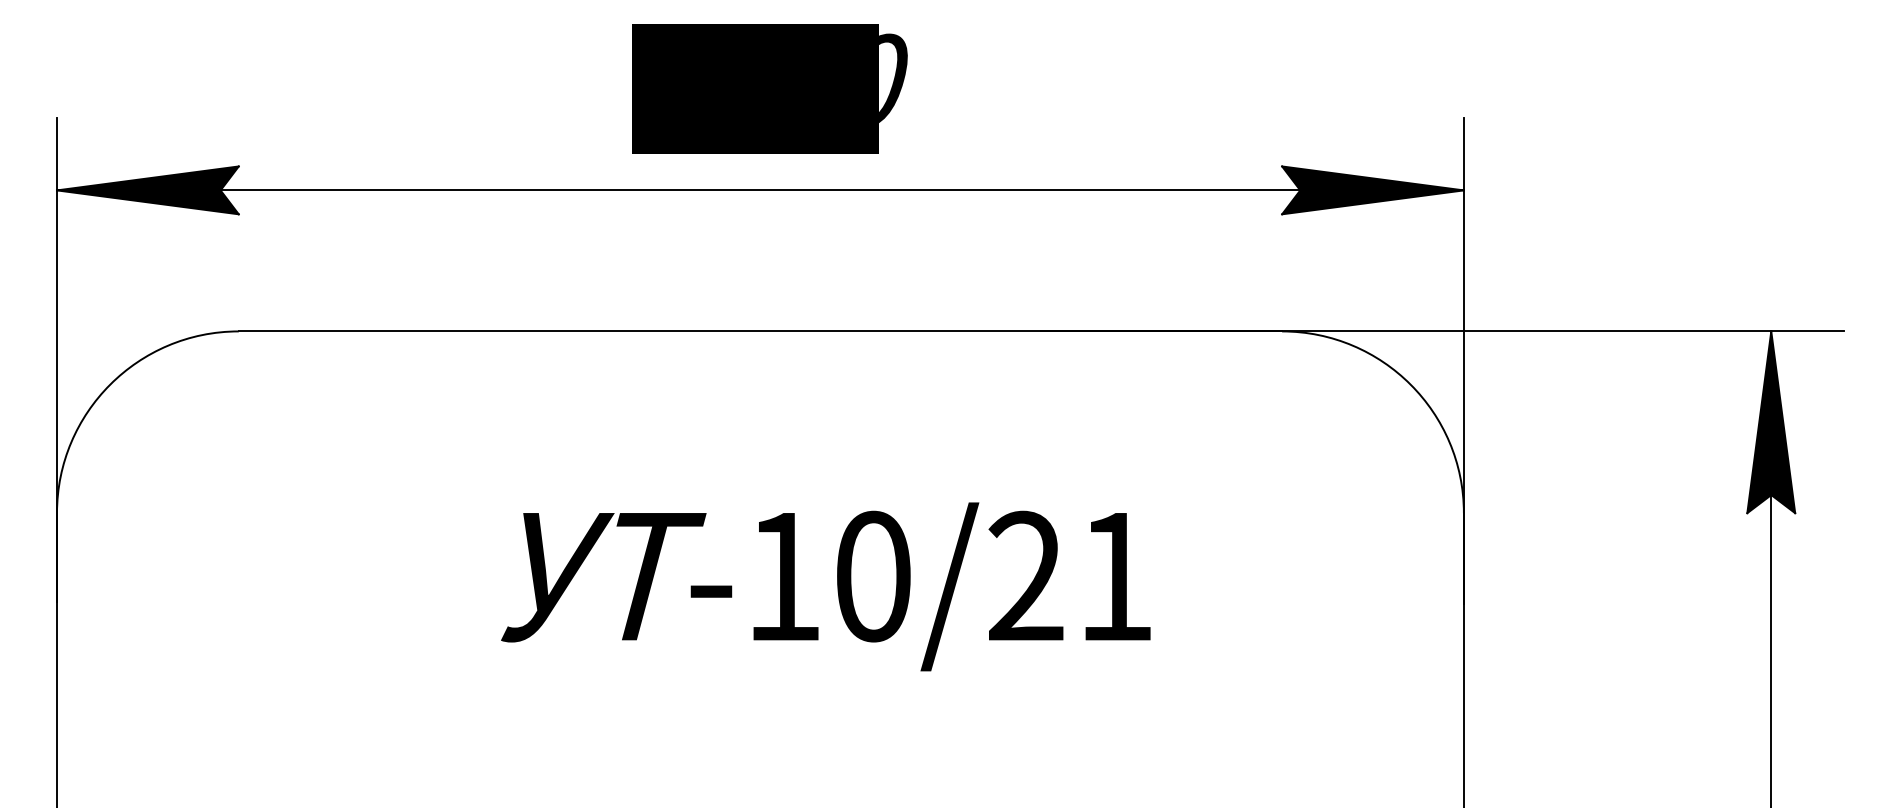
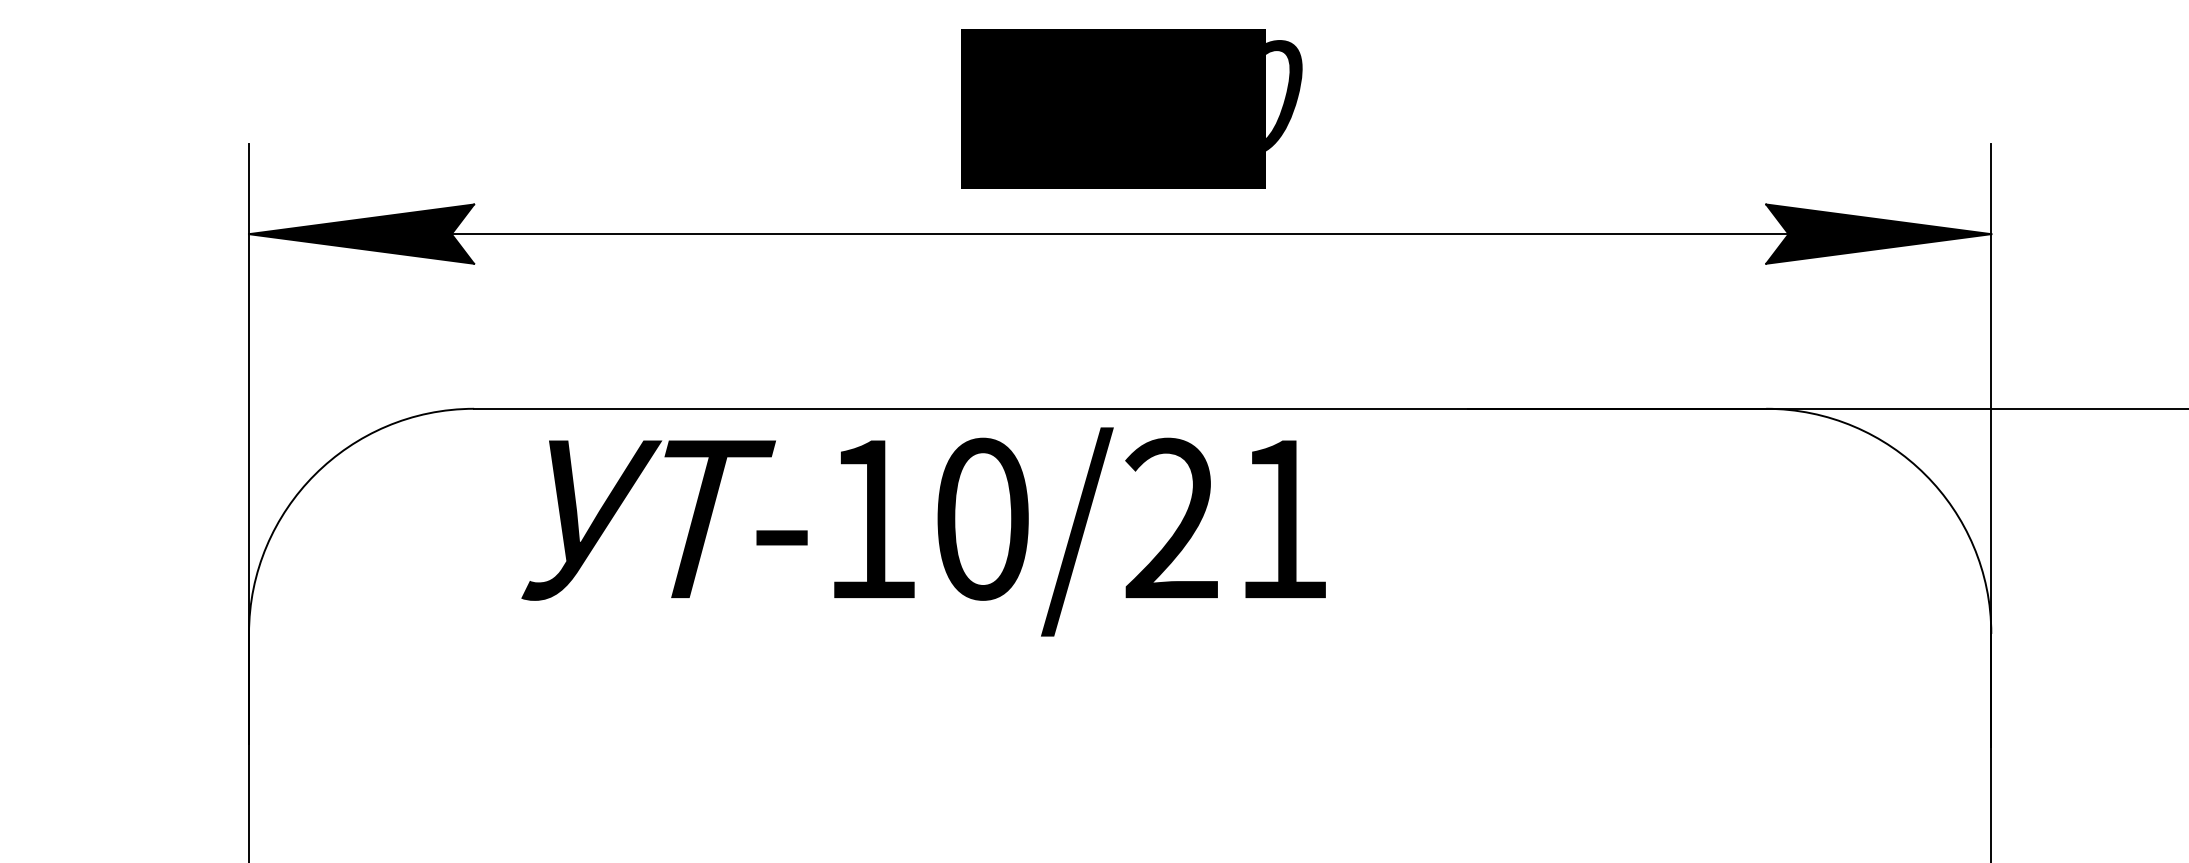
text: (825, 586) -> (923, 531), moved

